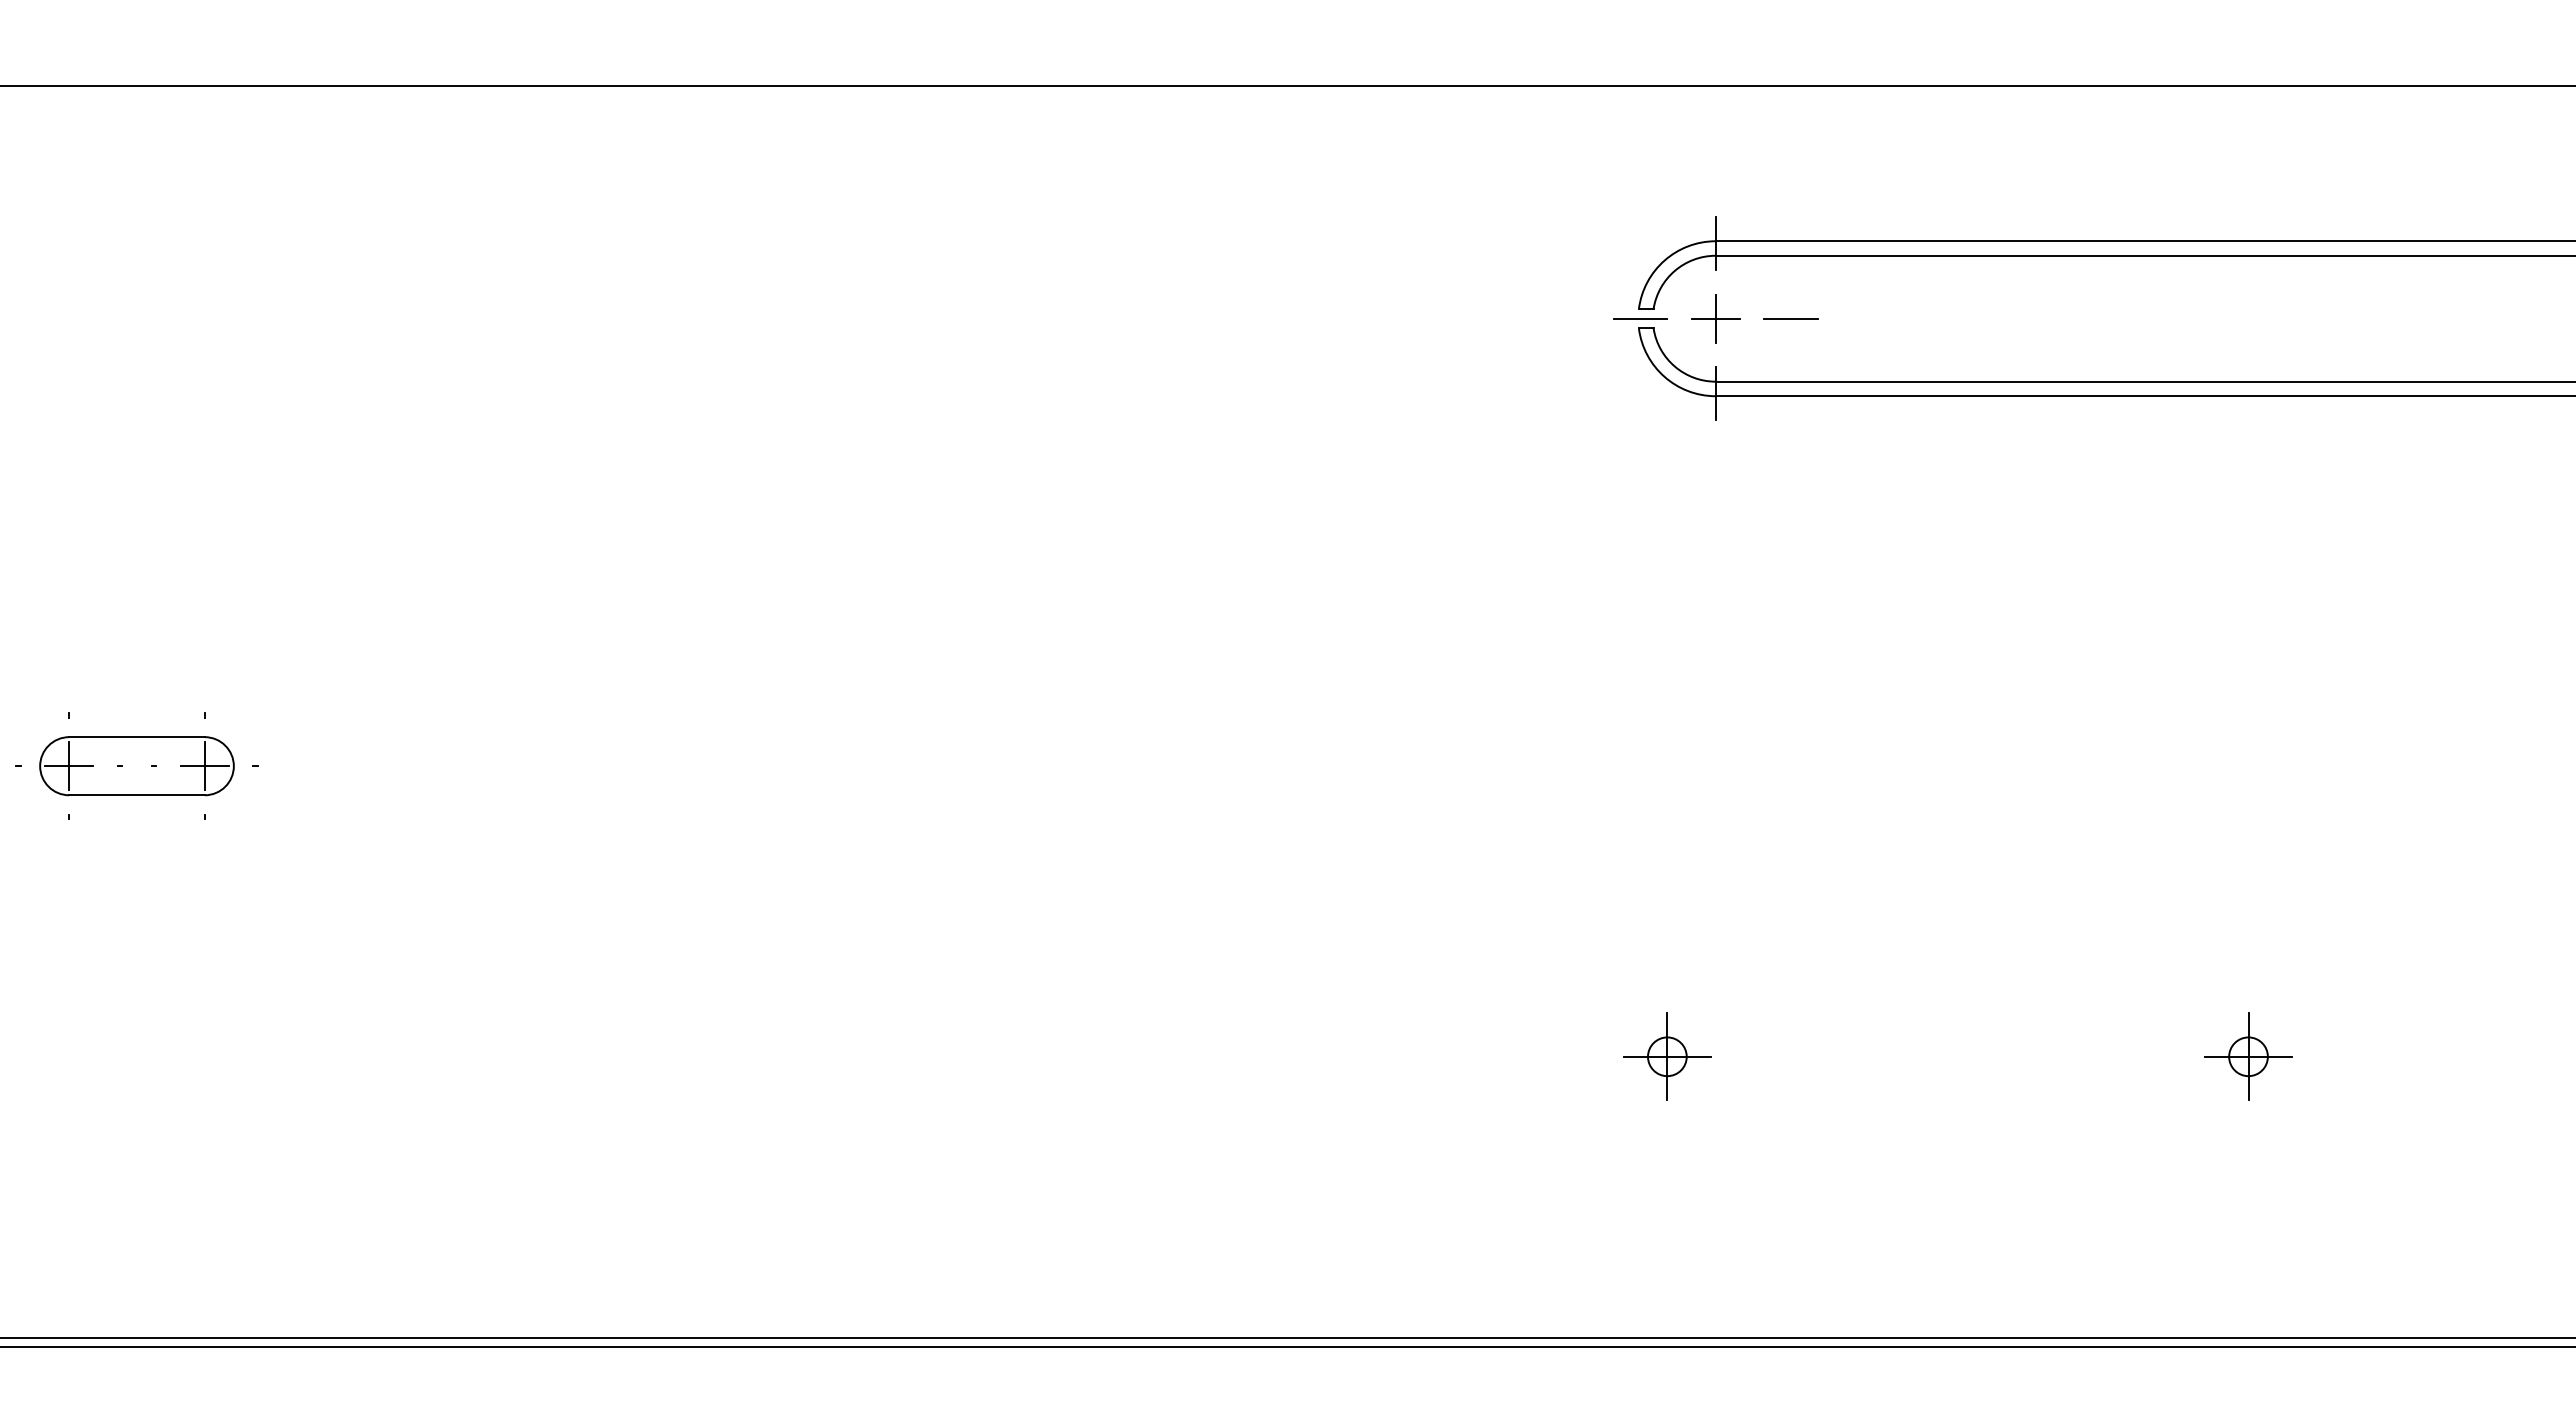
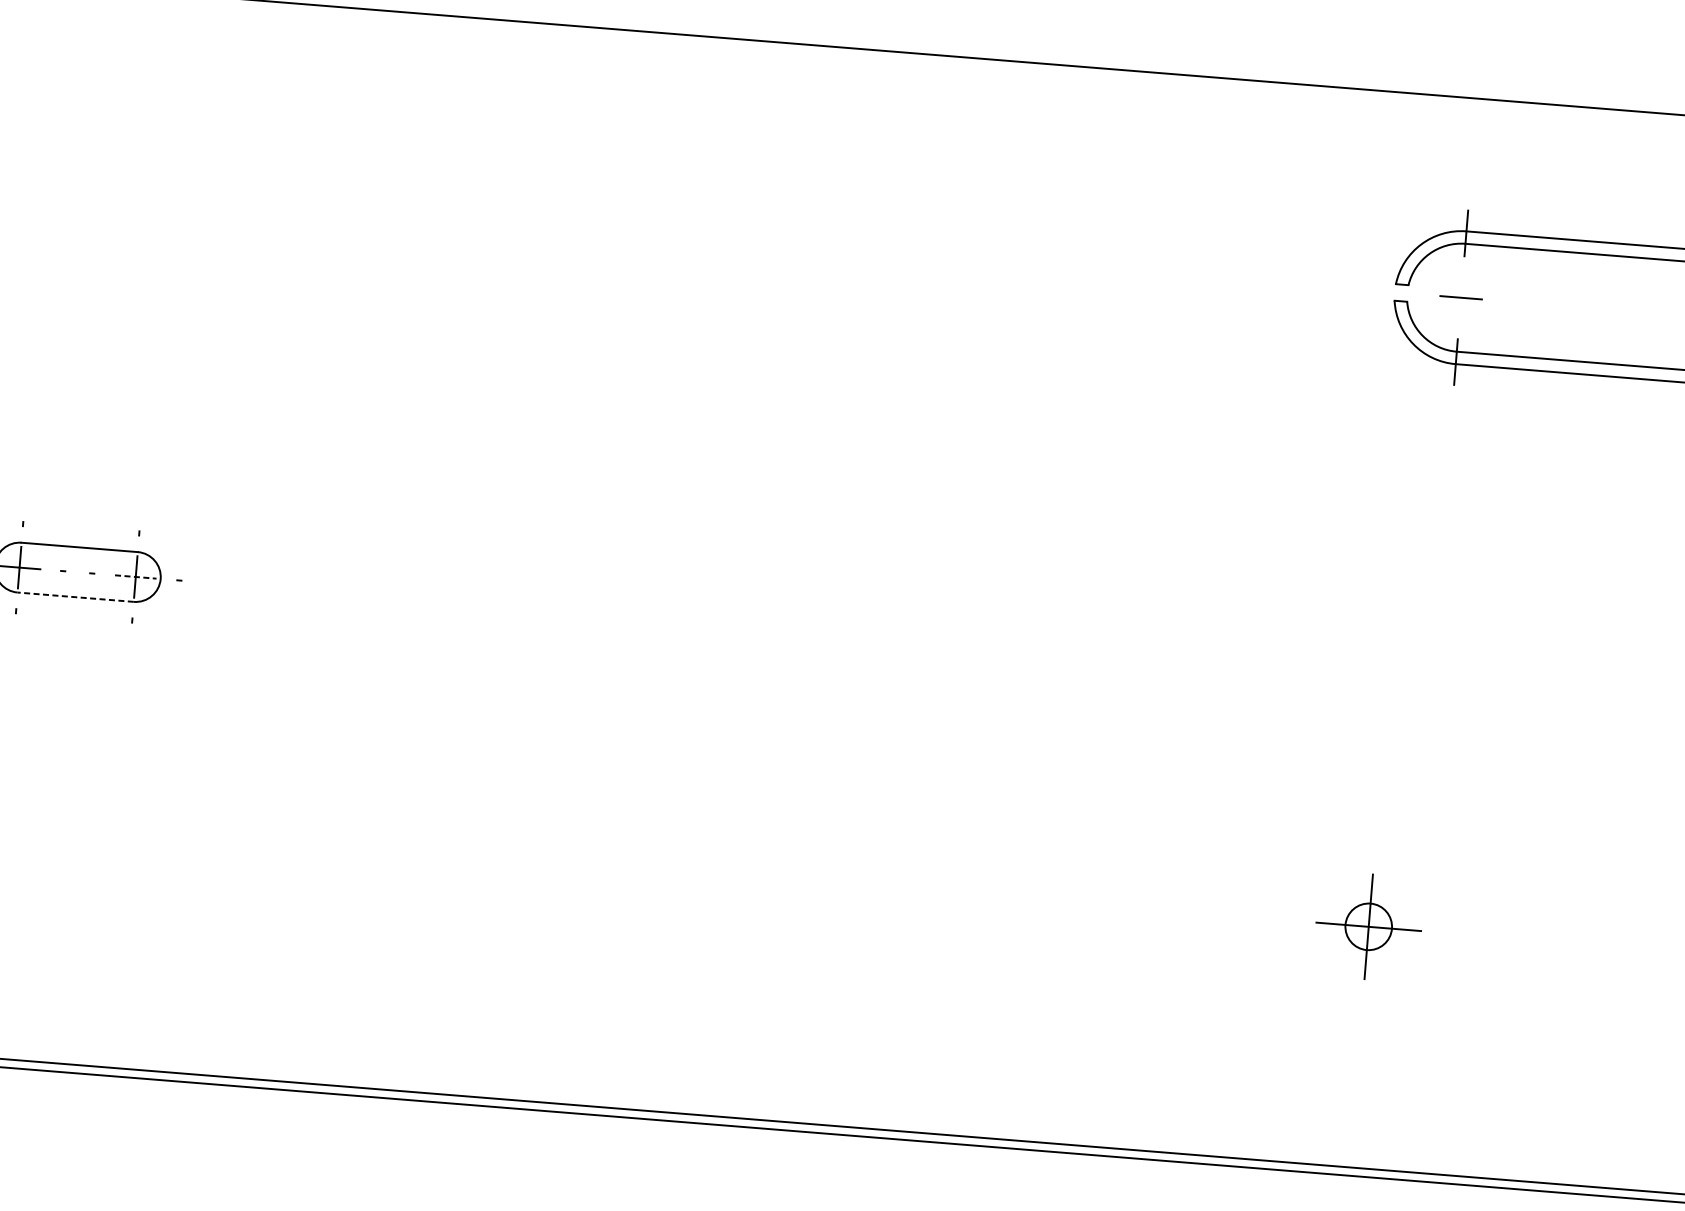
line: (1640, 318) -> (1396, 292), removed
line: (1715, 318) -> (1460, 297), removed
line: (1790, 318) -> (1525, 302), removed
line: (205, 766) -> (136, 577), solid -> dashed
line: (137, 795) -> (76, 597), solid -> dashed
part: (1667, 1056) -> (1368, 926), size x1.4

